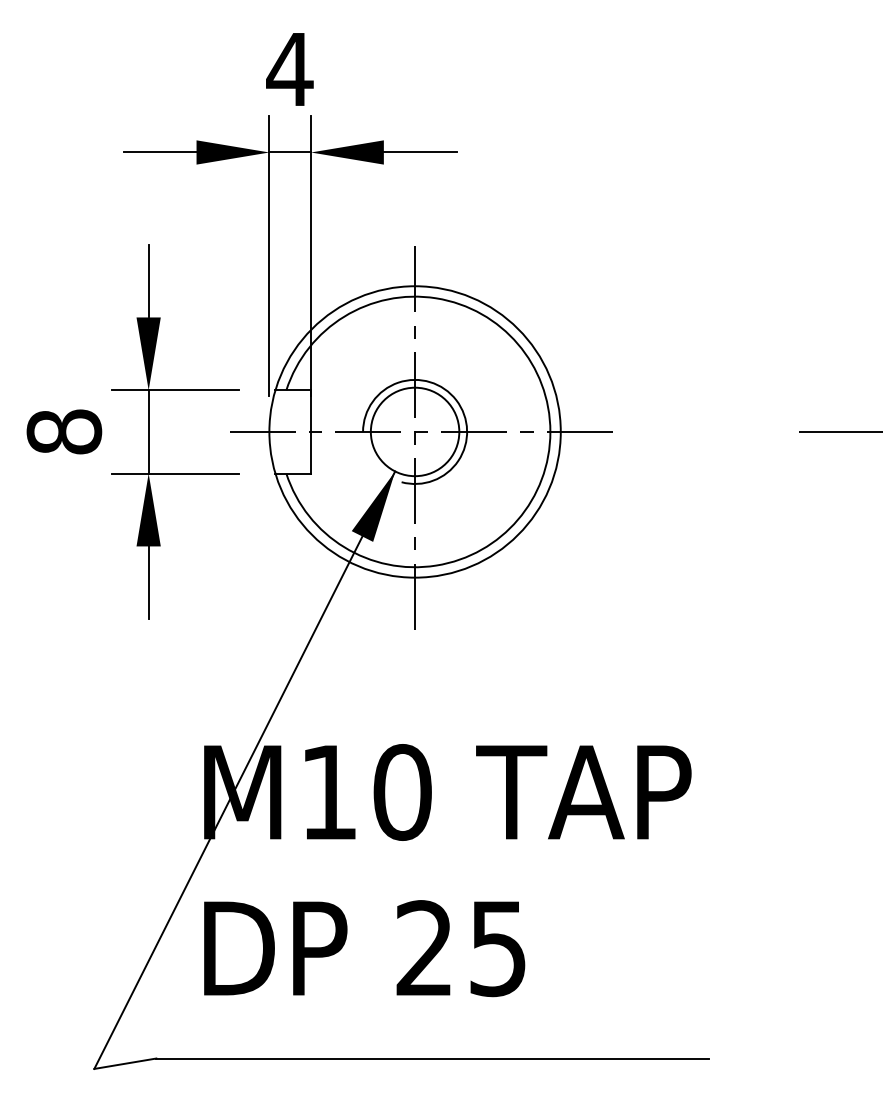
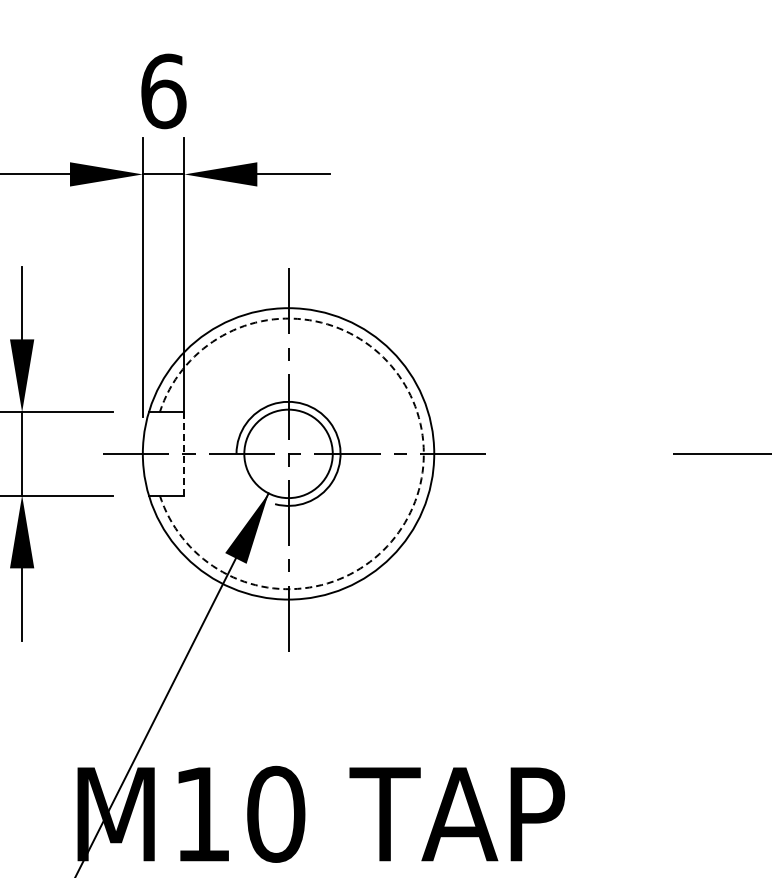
text: (289, 69) -> (162, 91), 4 -> 6
line: (311, 431) -> (184, 453), solid -> dashed
arc: (550, 431) -> (423, 453), solid -> dashed

